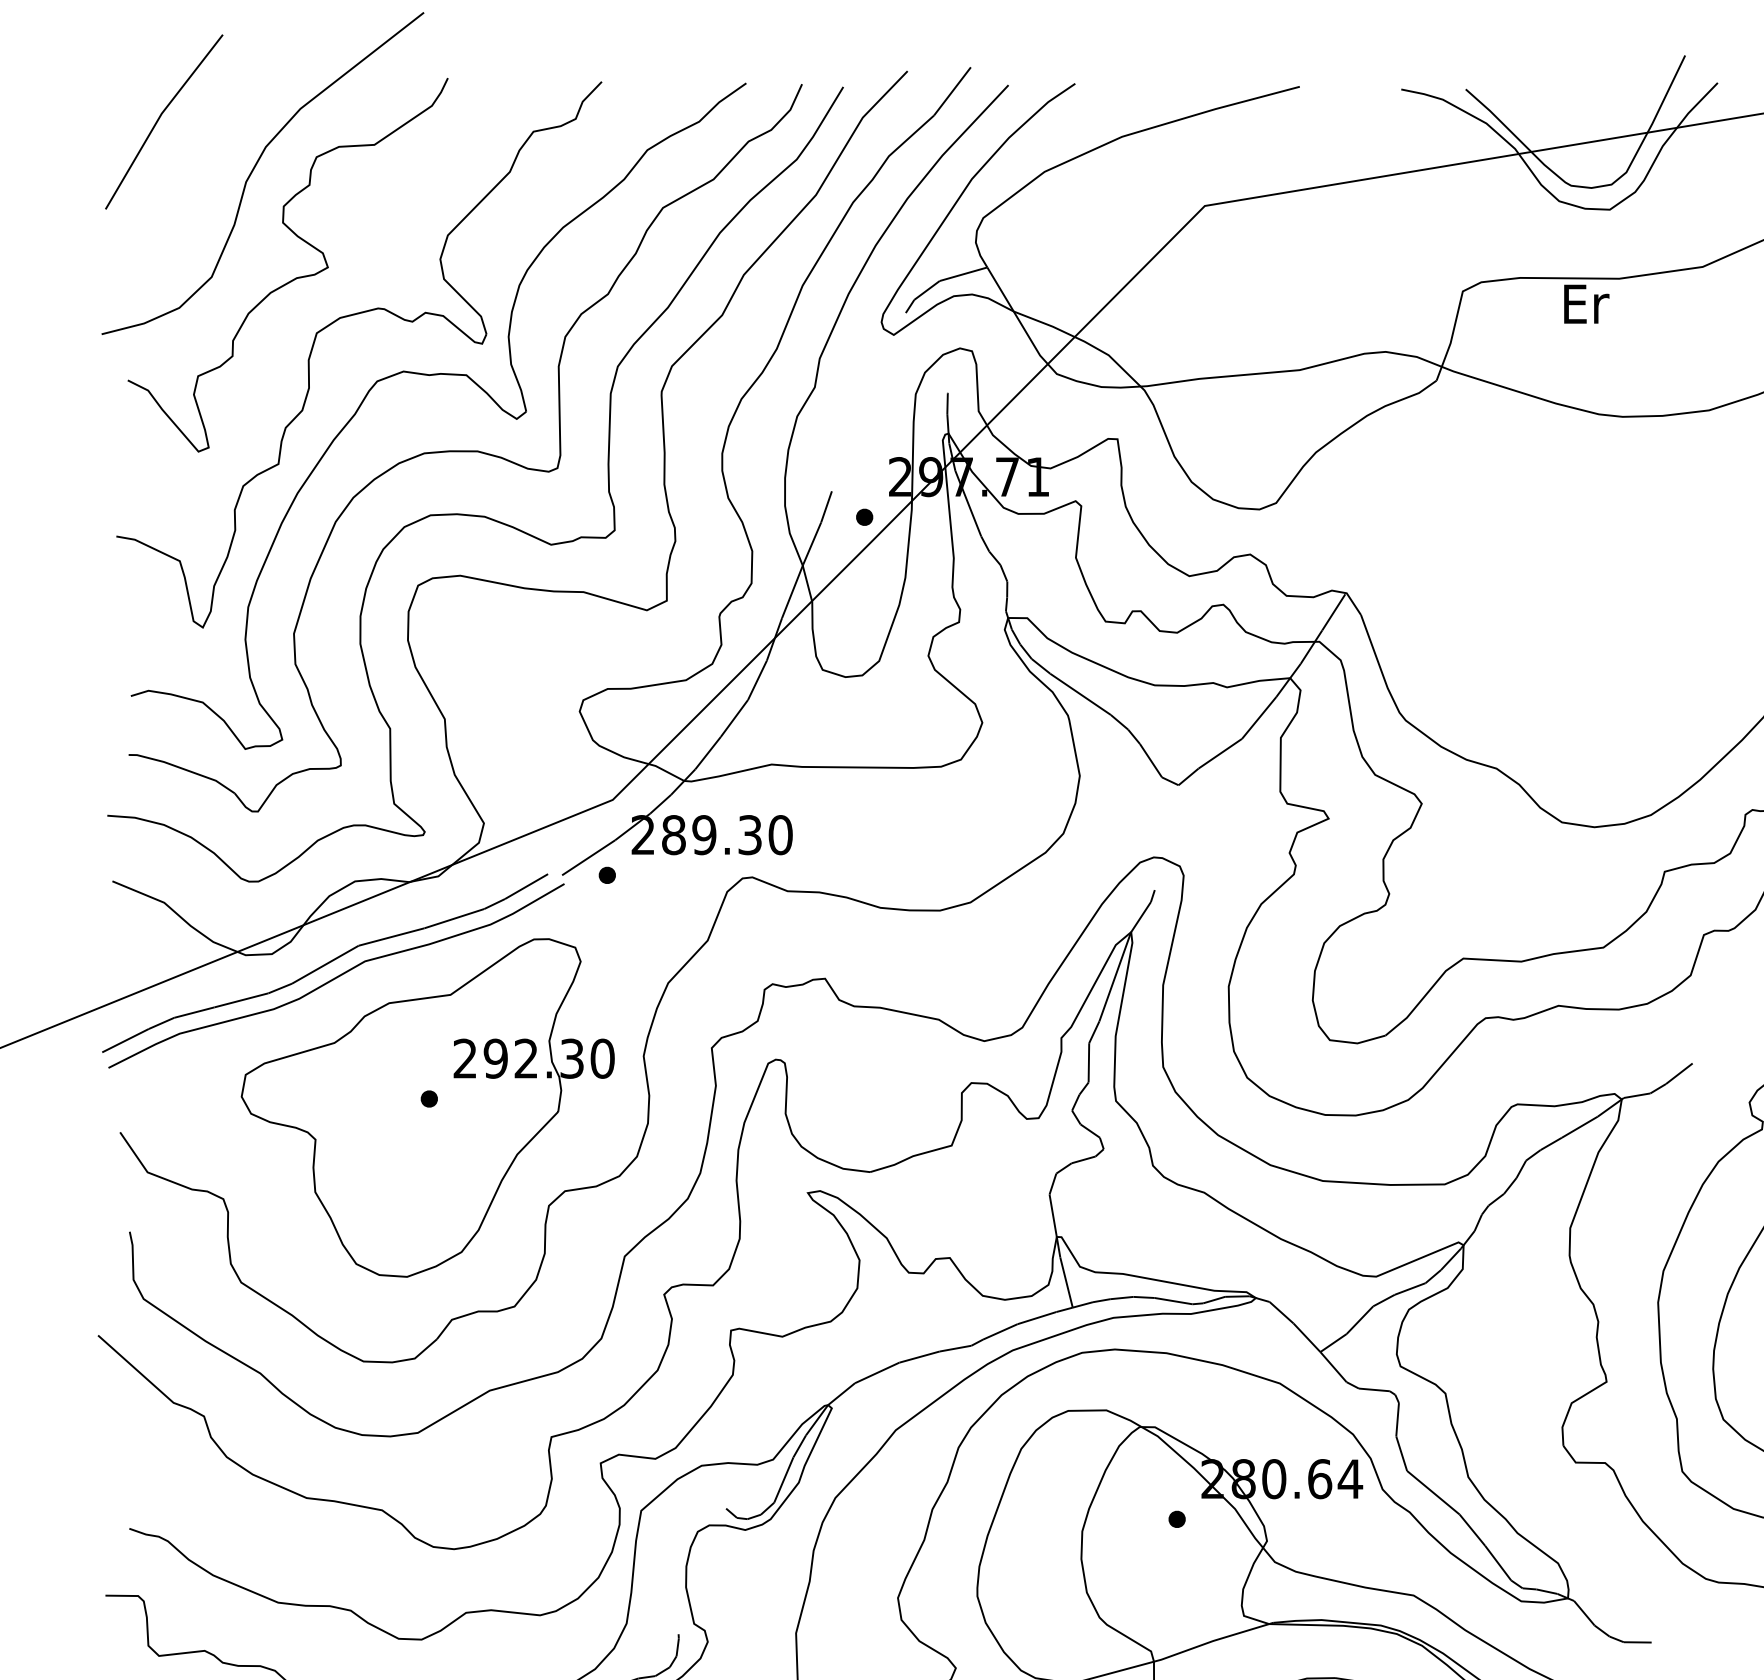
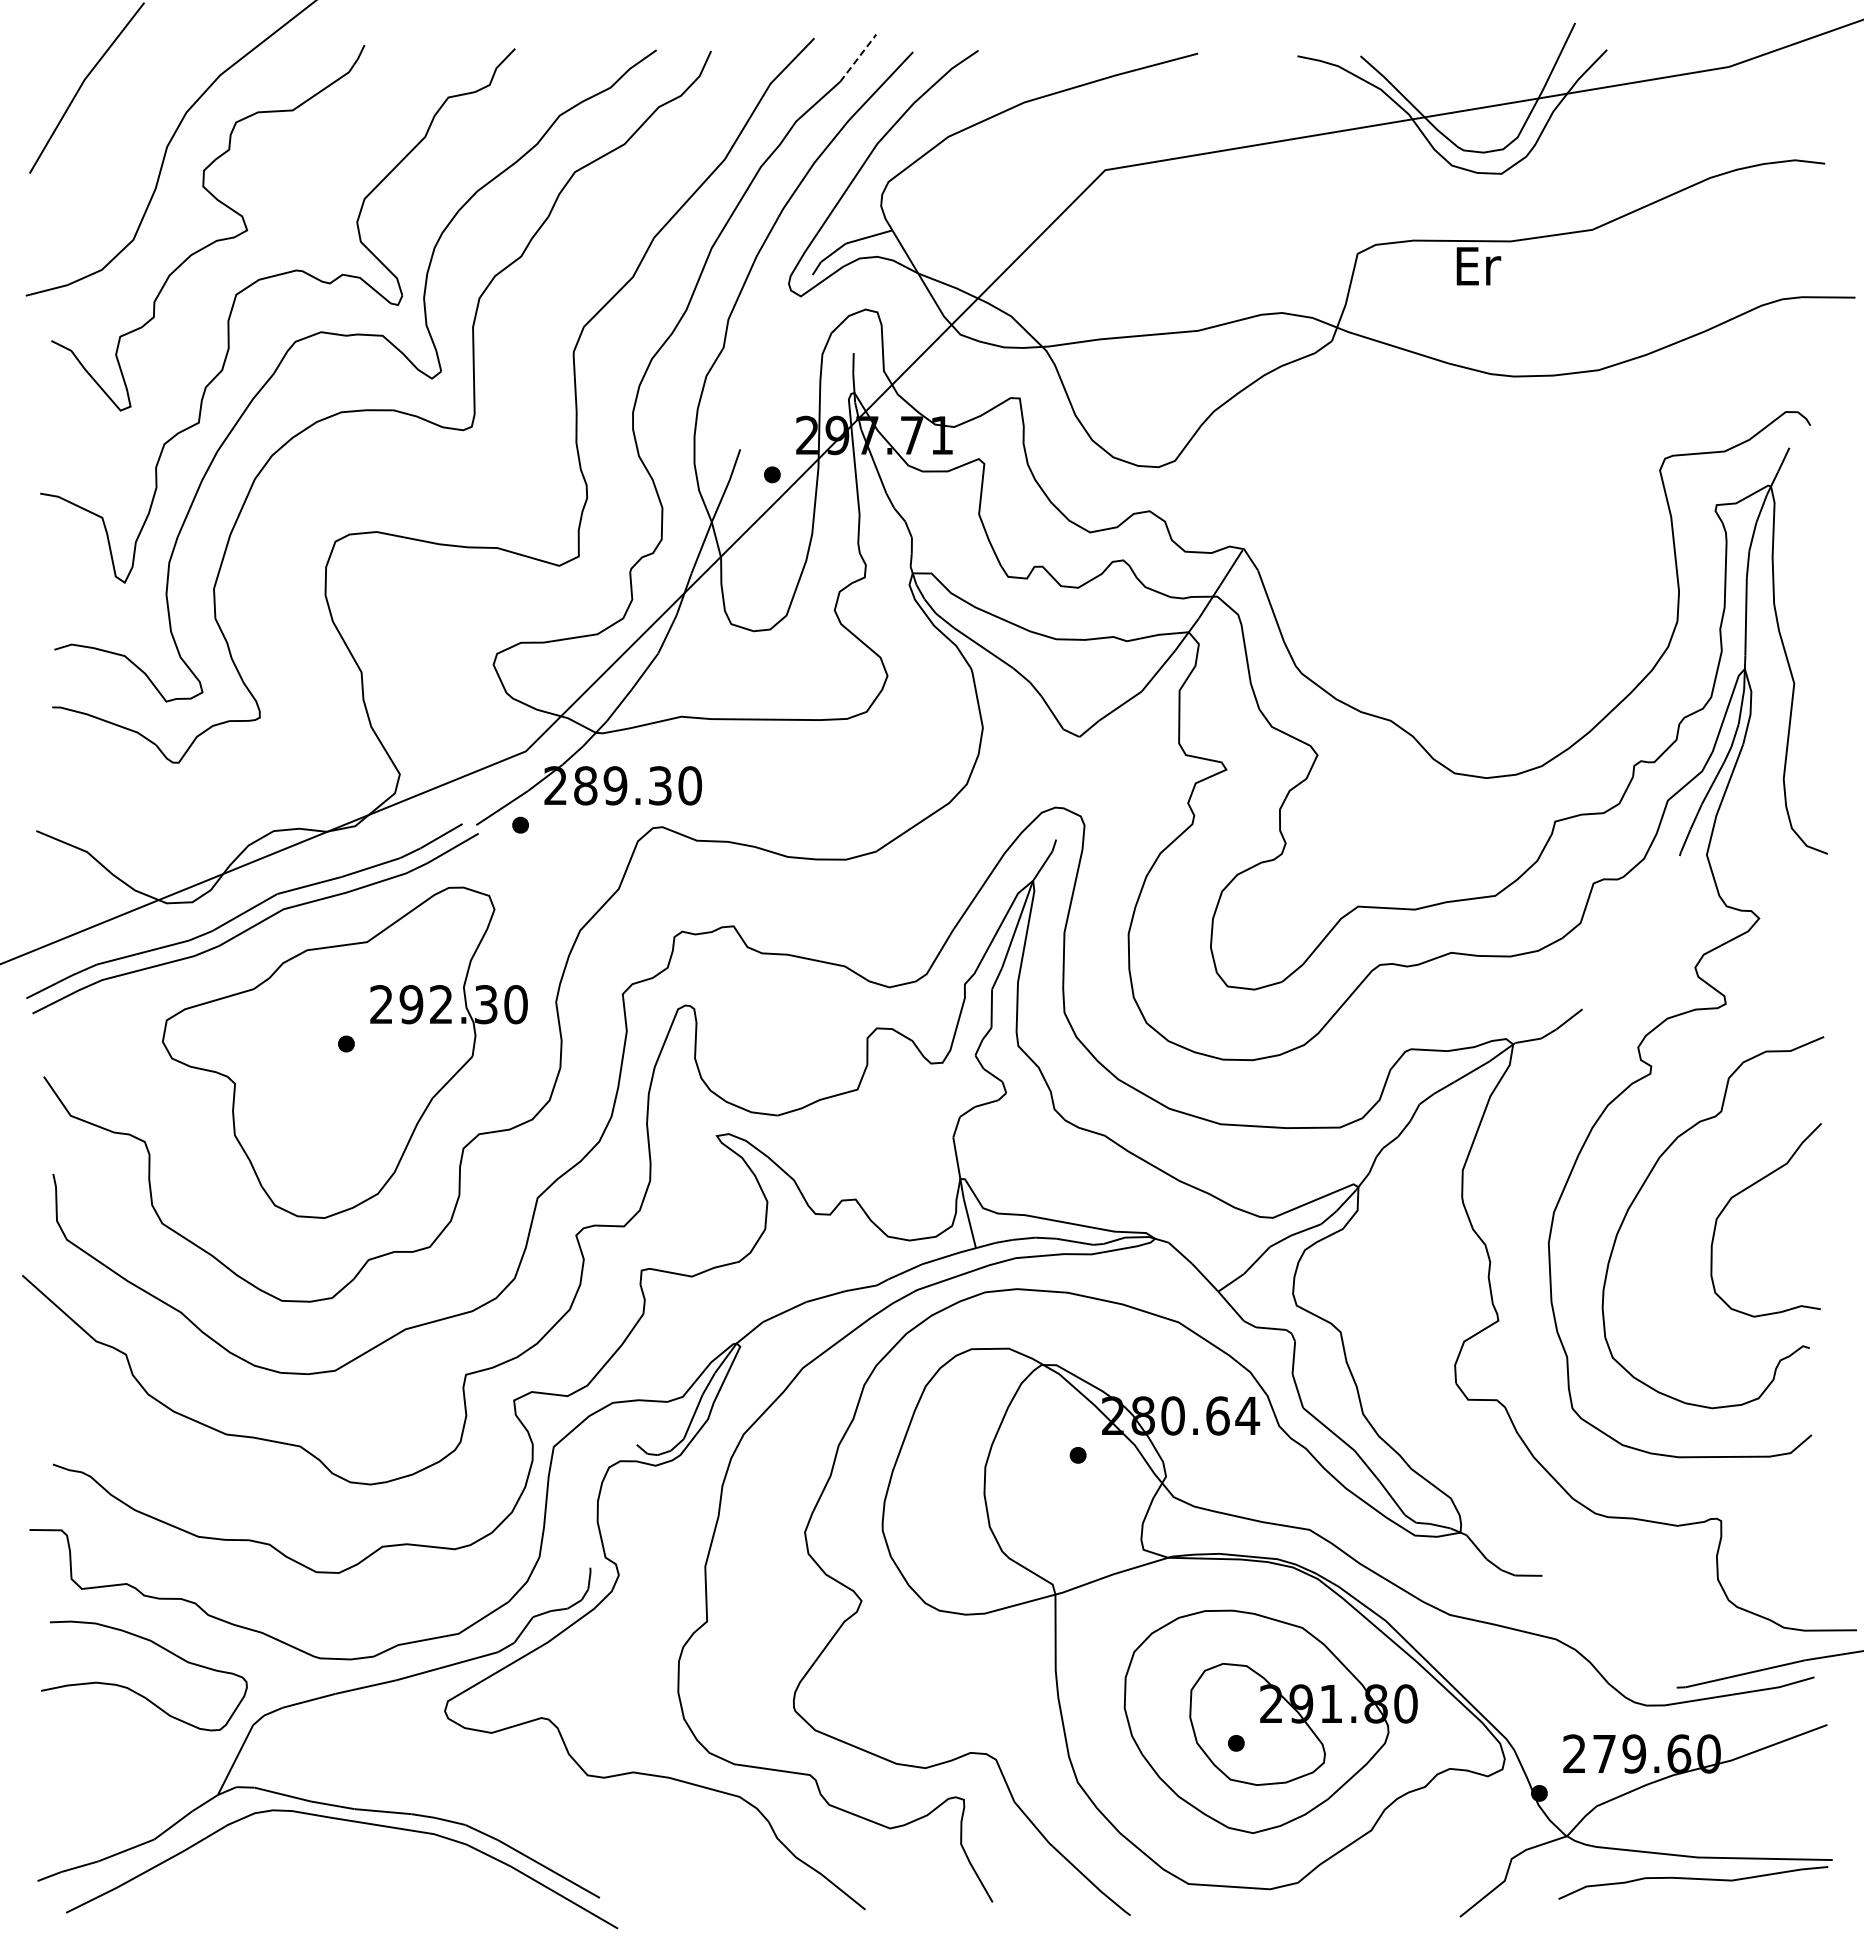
line: (952, 91) -> (858, 58), solid -> dashed
curve: (468, 513) -> (384, 471), removed

